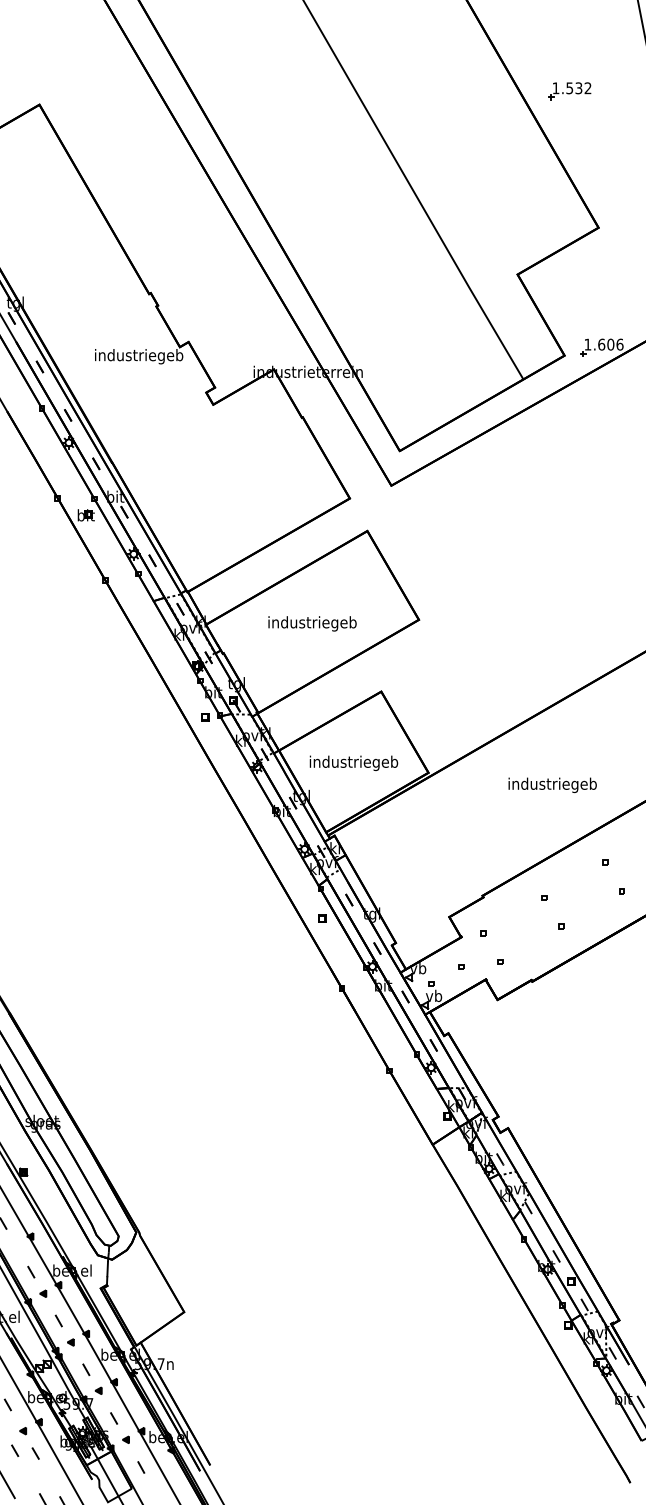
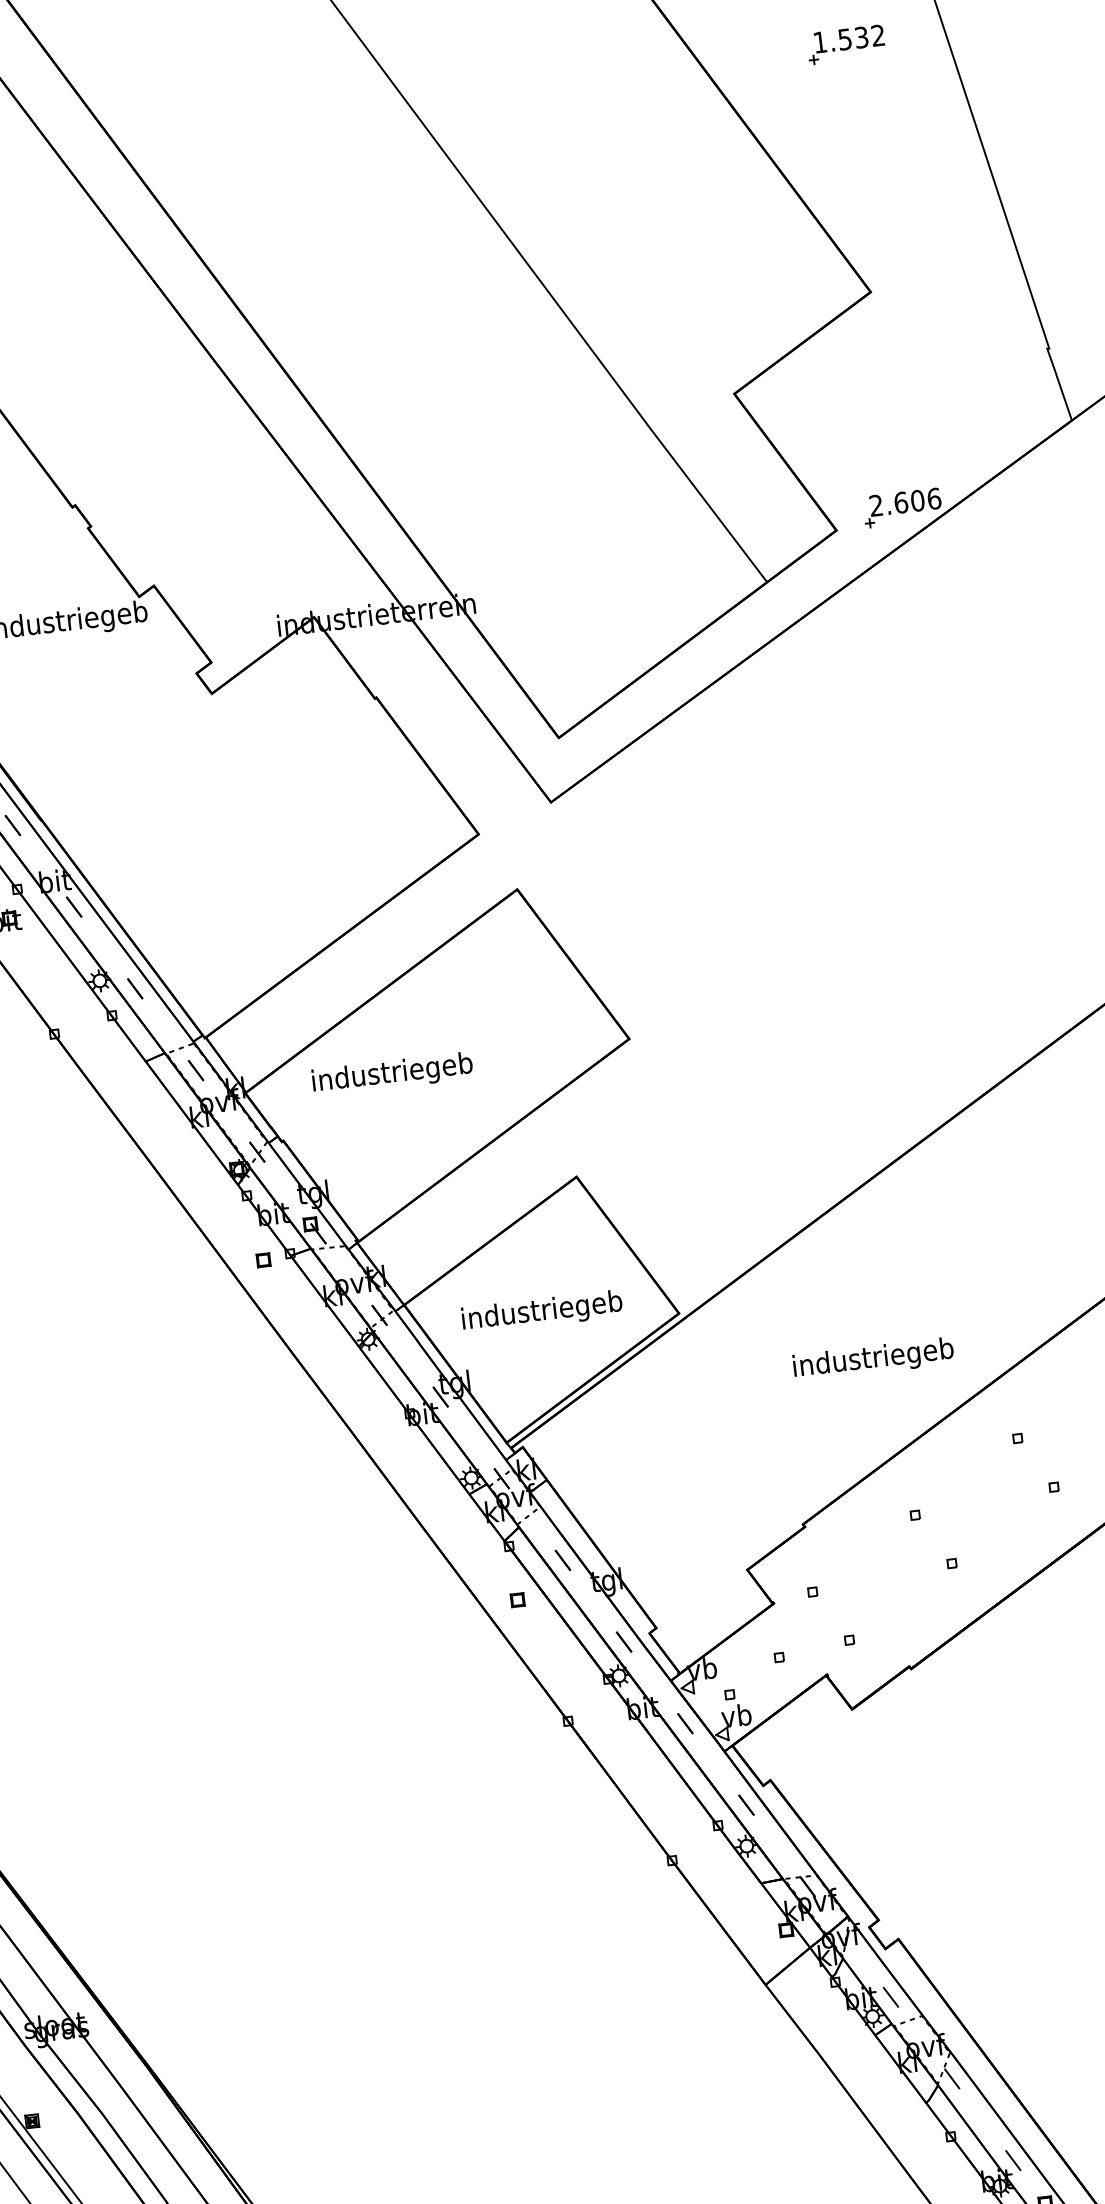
part: (569, 91) -> (845, 45), moved
text: (587, 344) -> (875, 505), 1.606 -> 2.606
text: (312, 623) -> (392, 1073), moved
text: (552, 784) -> (873, 1357), moved

